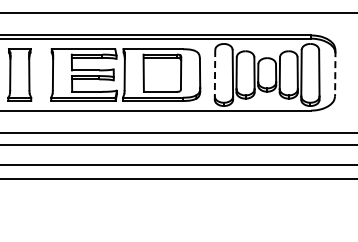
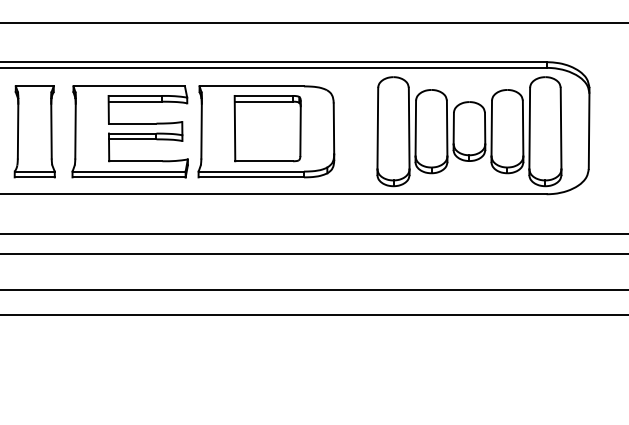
line: (215, 73) -> (378, 129), dashed -> solid
line: (335, 73) -> (589, 129), dashed -> solid
part: (125, 74) -> (202, 130), moved

